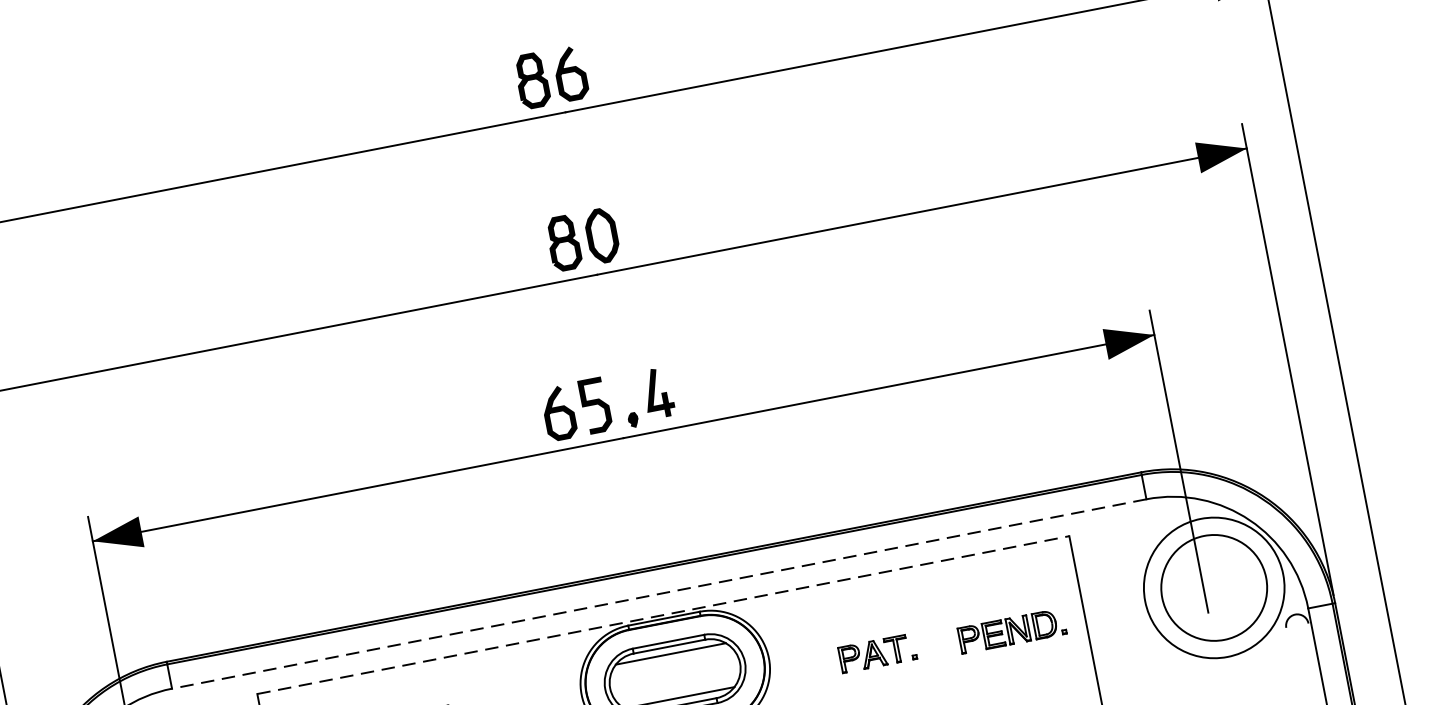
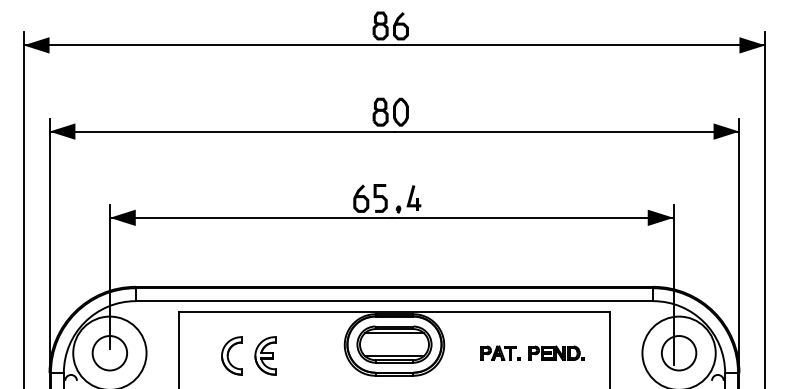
circle: (1213, 588) -> (678, 353), size x0.62
line: (659, 594) -> (394, 301), dashed -> solid
line: (663, 615) -> (394, 312), dashed -> solid
part: (1012, 629) -> (556, 352), moved

